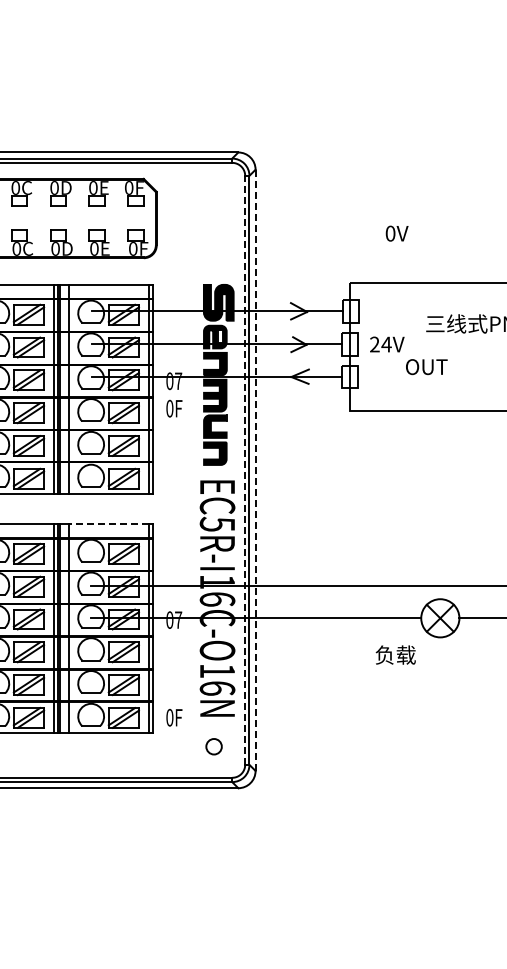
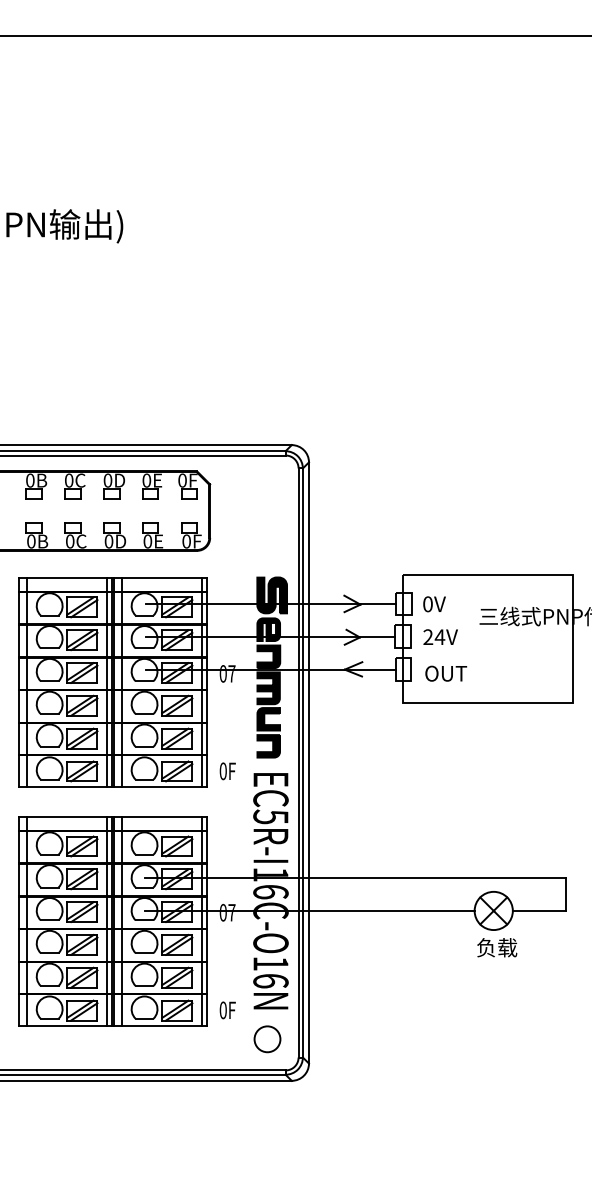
text: (397, 233) -> (434, 604), moved
text: (427, 366) -> (446, 673), moved
text: (174, 408) -> (227, 771), moved
line: (245, 469) -> (298, 762), dashed -> solid
line: (256, 469) -> (309, 762), dashed -> solid
line: (108, 523) -> (161, 816), dashed -> solid
text: (396, 654) -> (497, 947), moved
circle: (214, 746) -> (267, 1039), size x1.67

